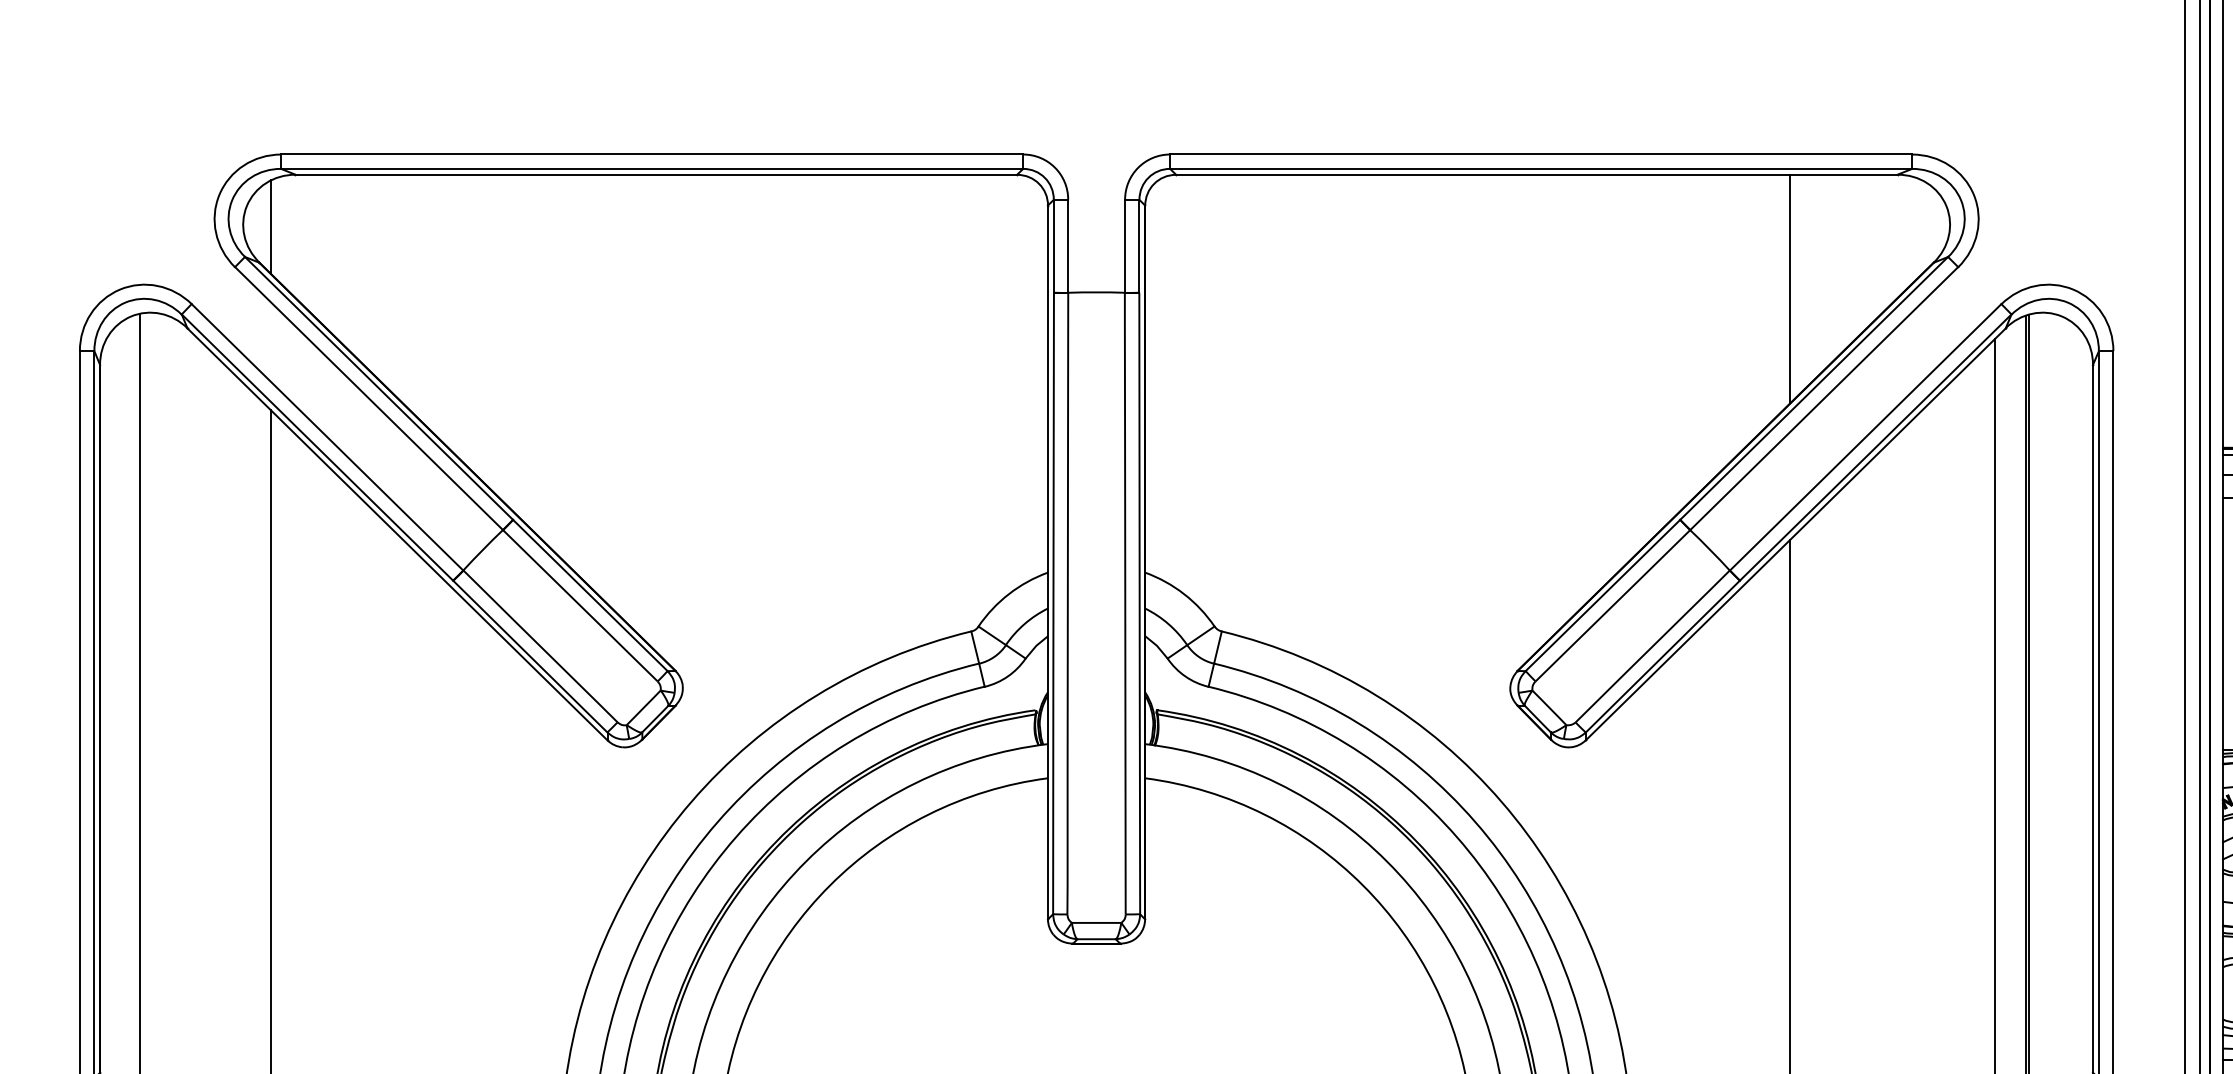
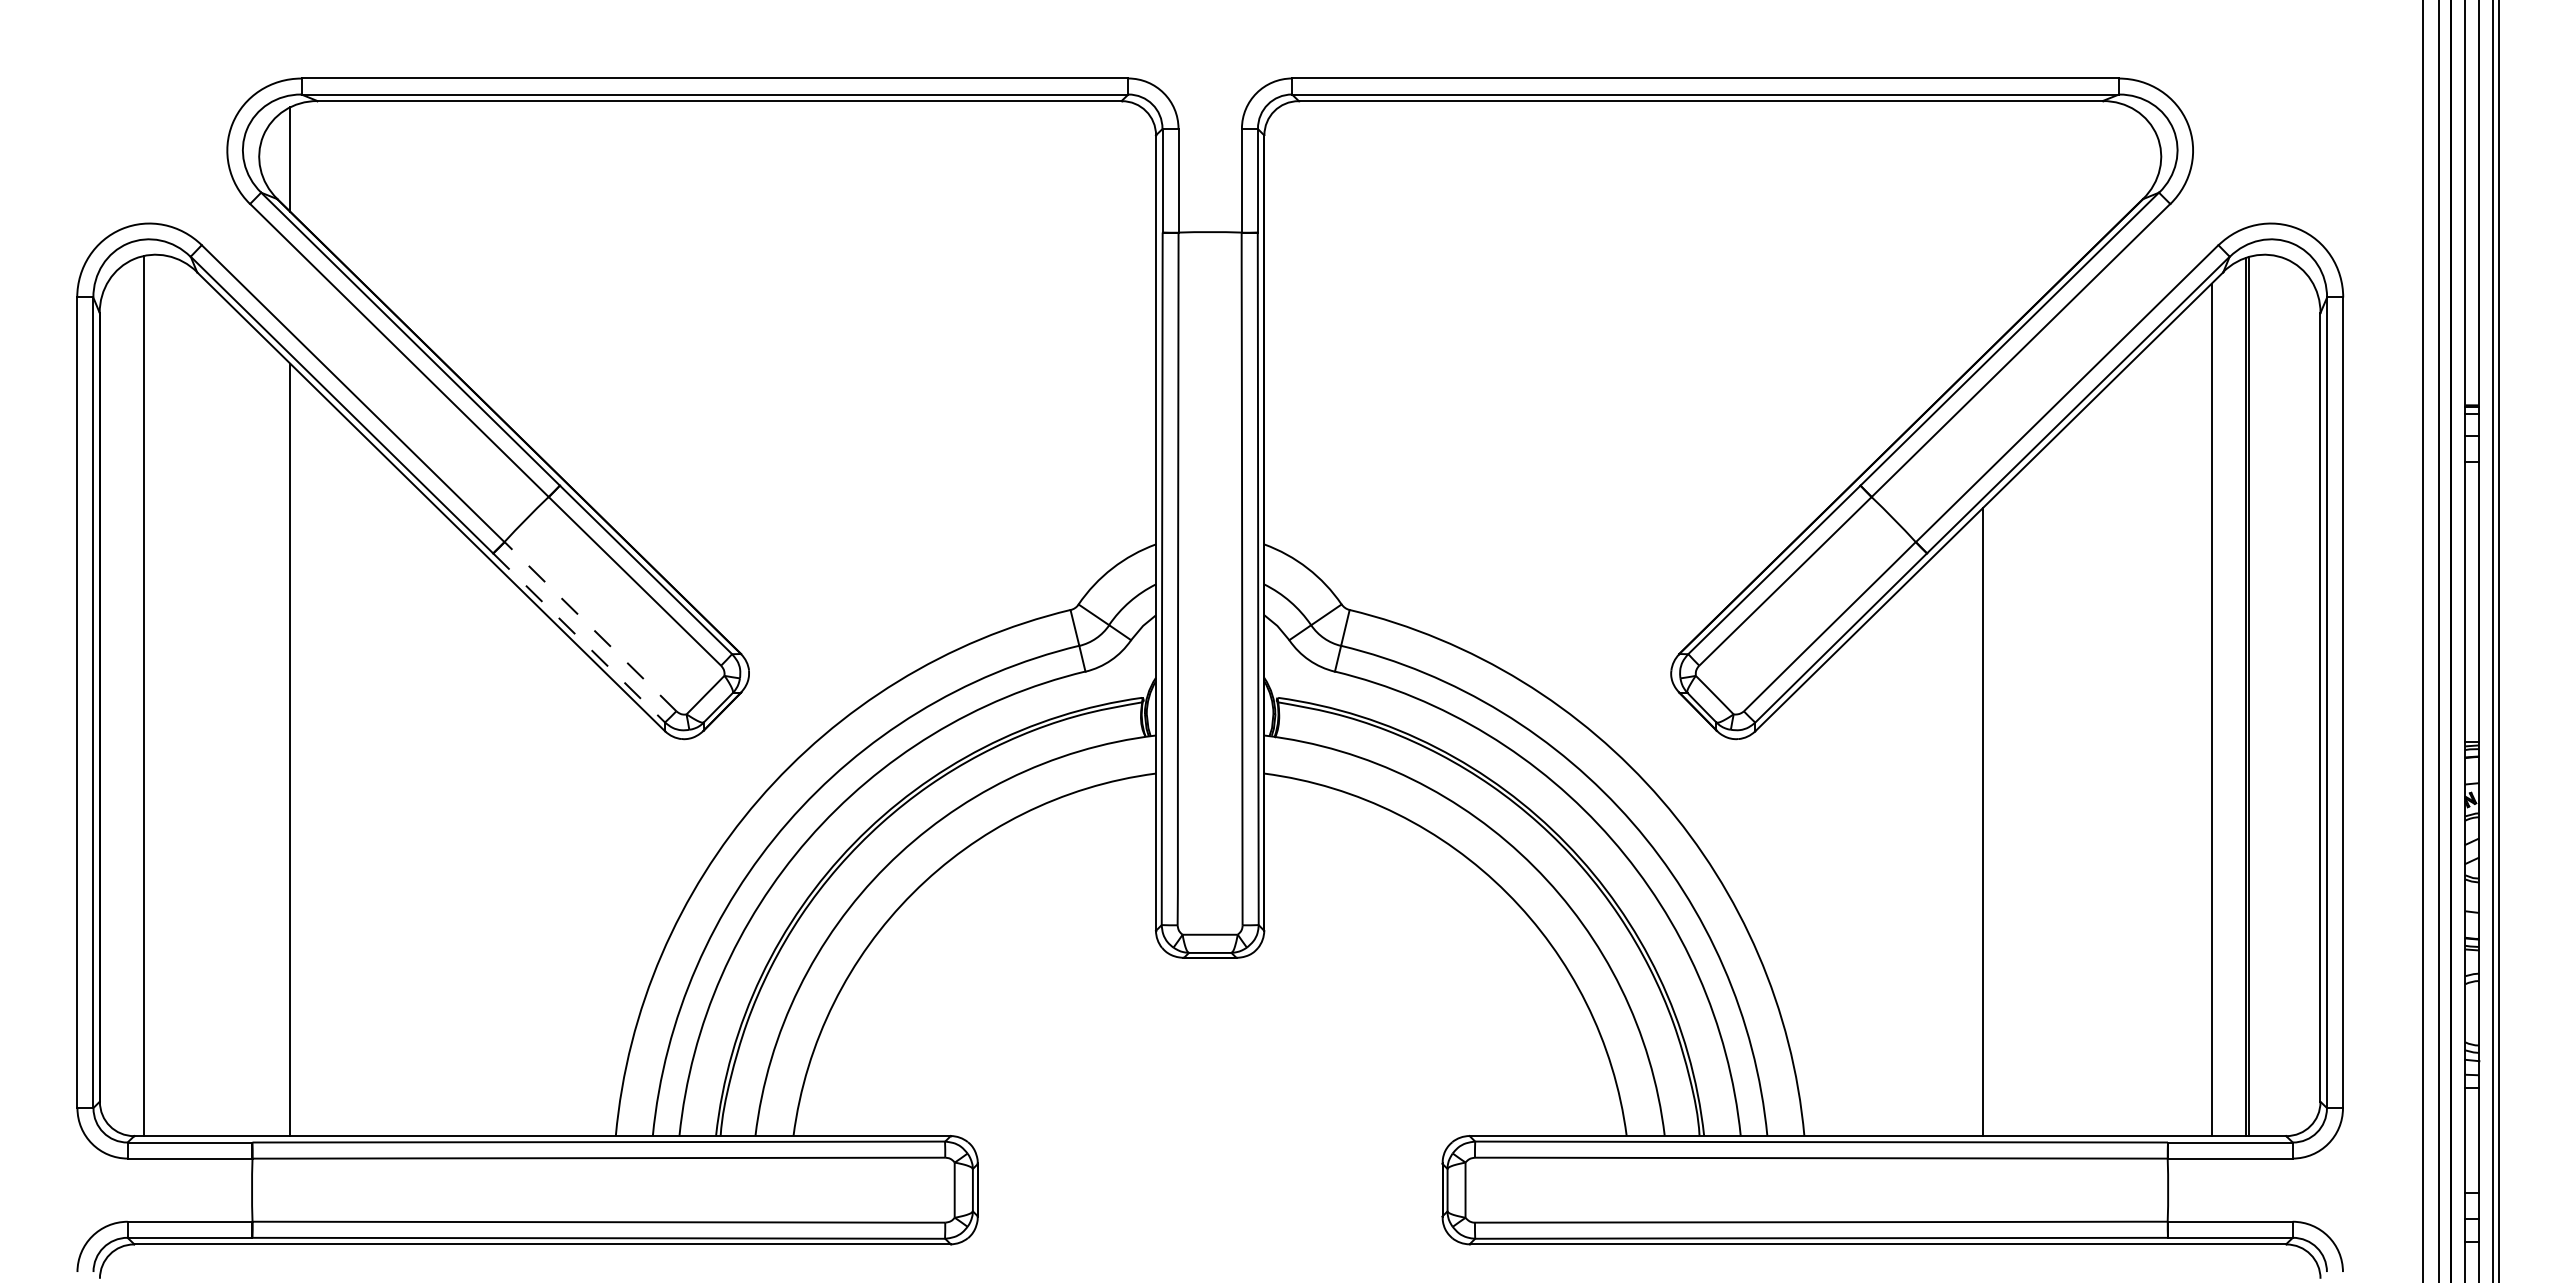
line: (1790, 289) -> (1983, 228), removed
line: (540, 646) -> (590, 626), solid -> dashed
line: (530, 657) -> (579, 638), solid -> dashed

